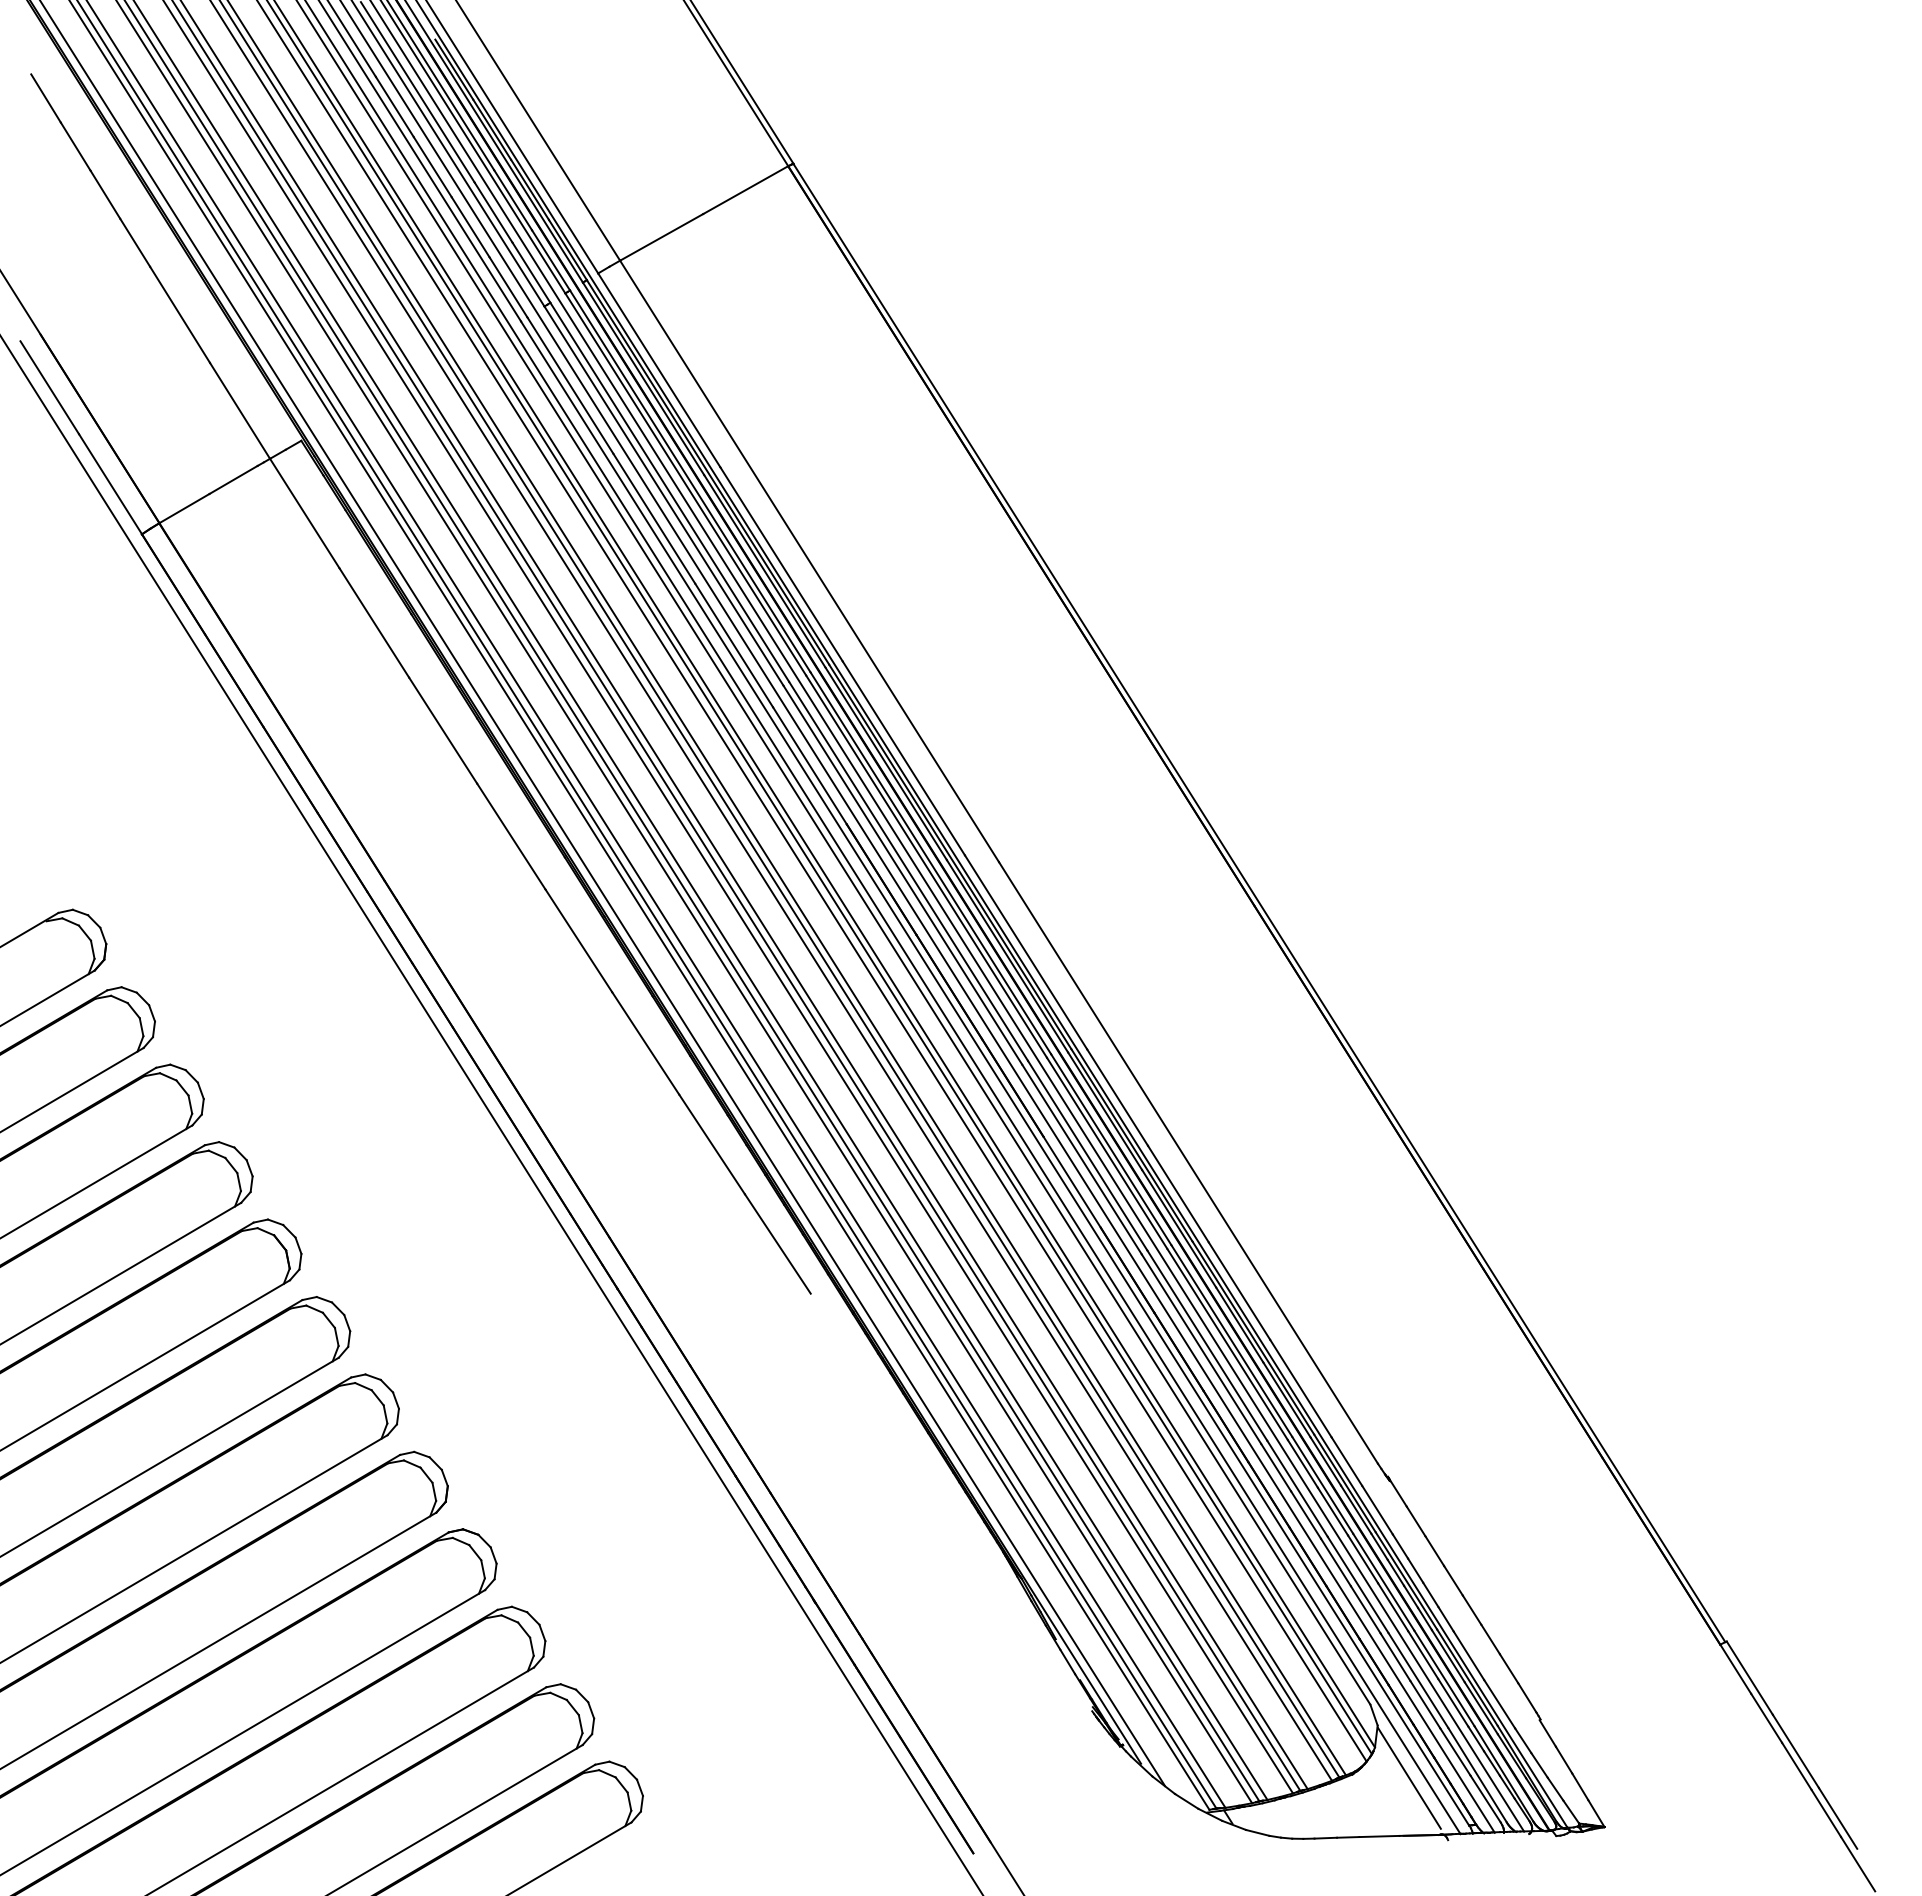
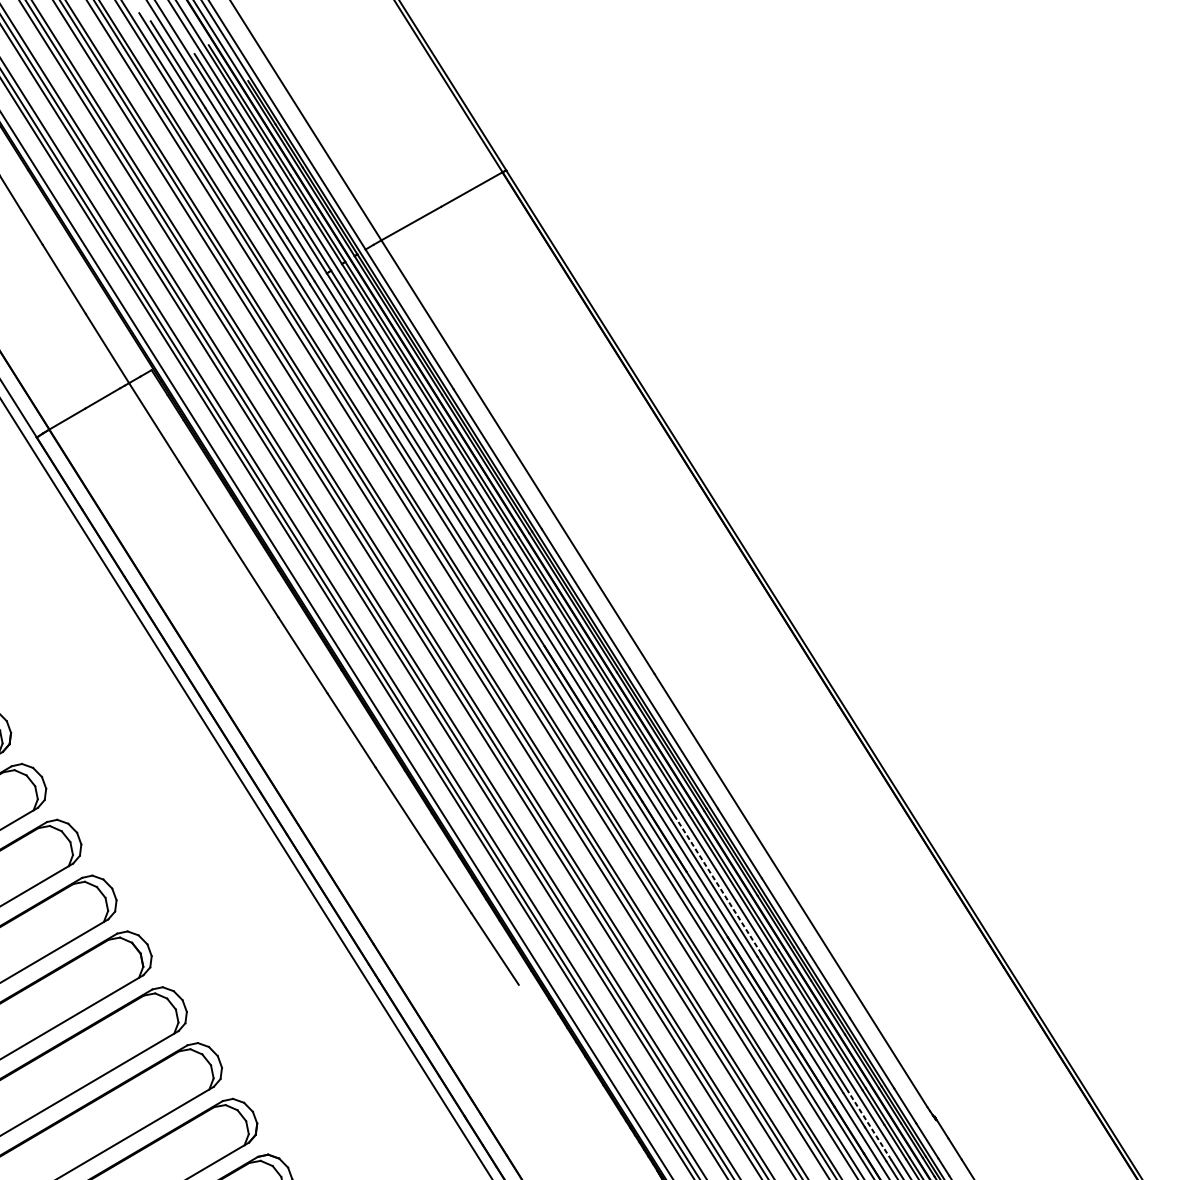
line: (1087, 1155) -> (718, 885), solid -> dashed
line: (1297, 1488) -> (869, 1125), solid -> dashed

